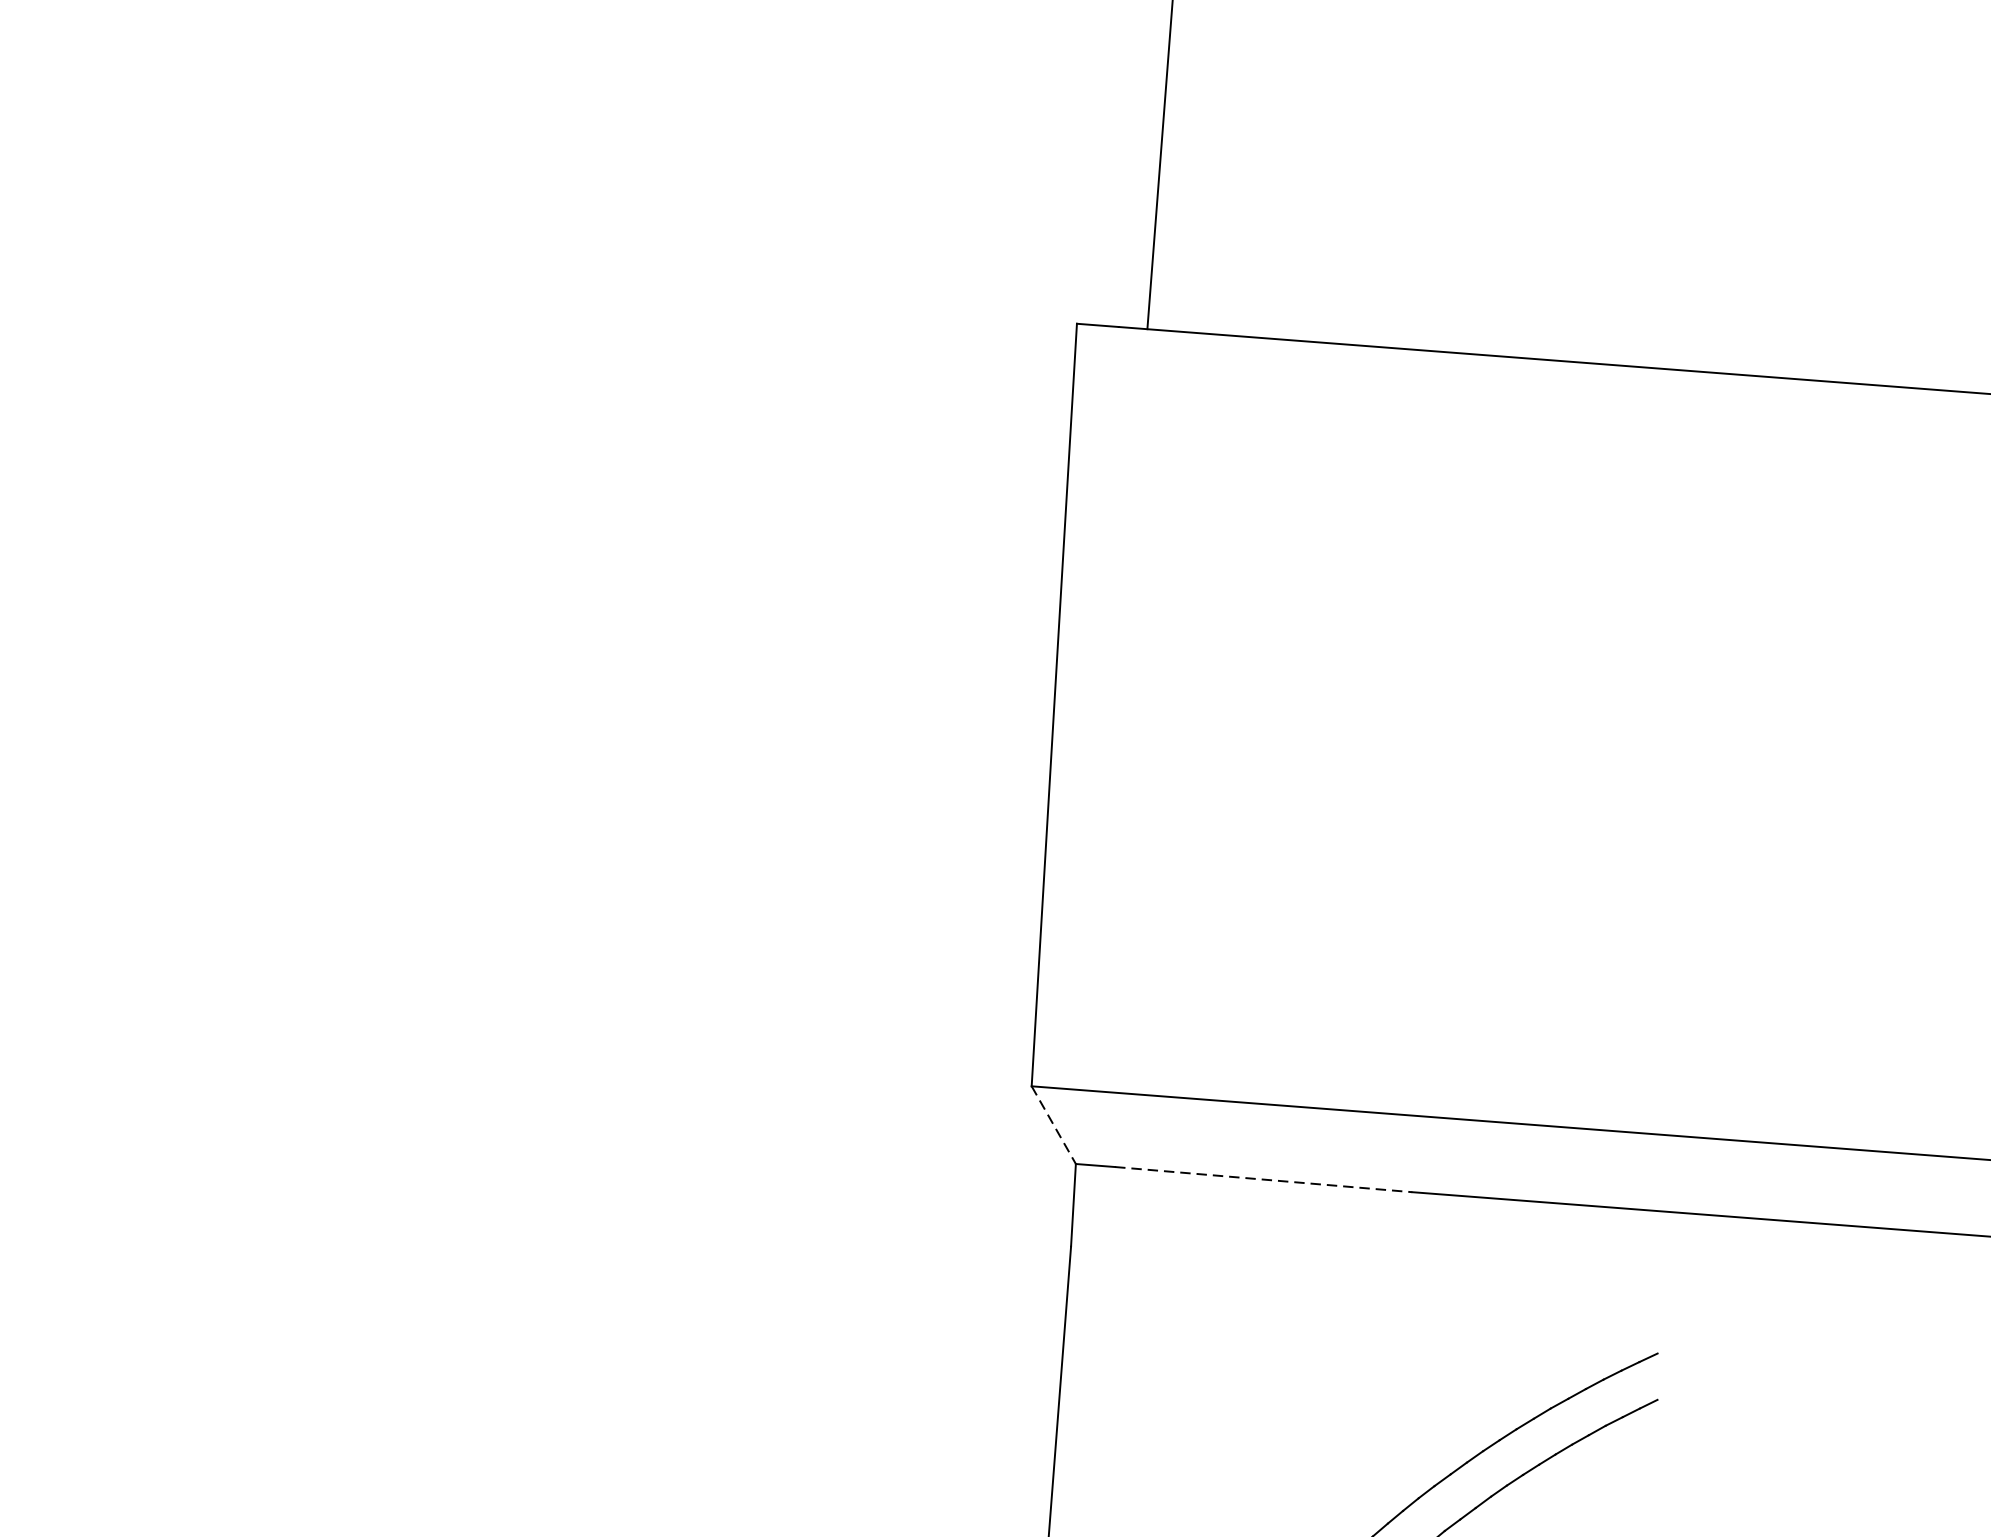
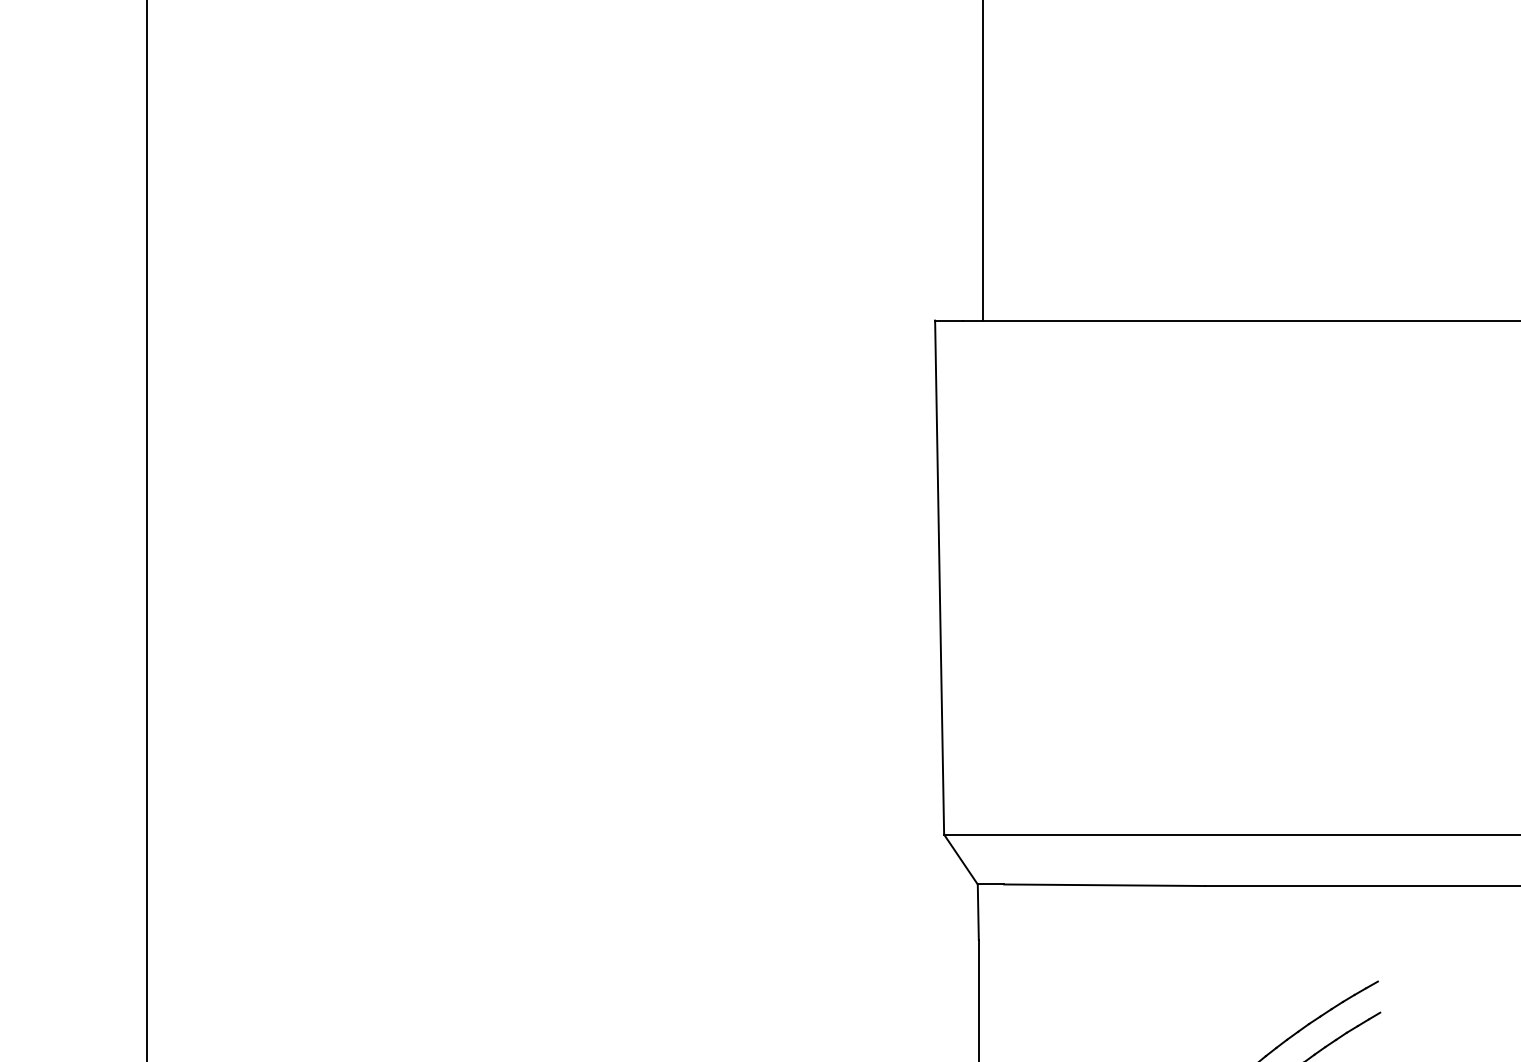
line: (1054, 1125) -> (961, 859), dashed -> solid
line: (1264, 1180) -> (1105, 885), dashed -> solid

